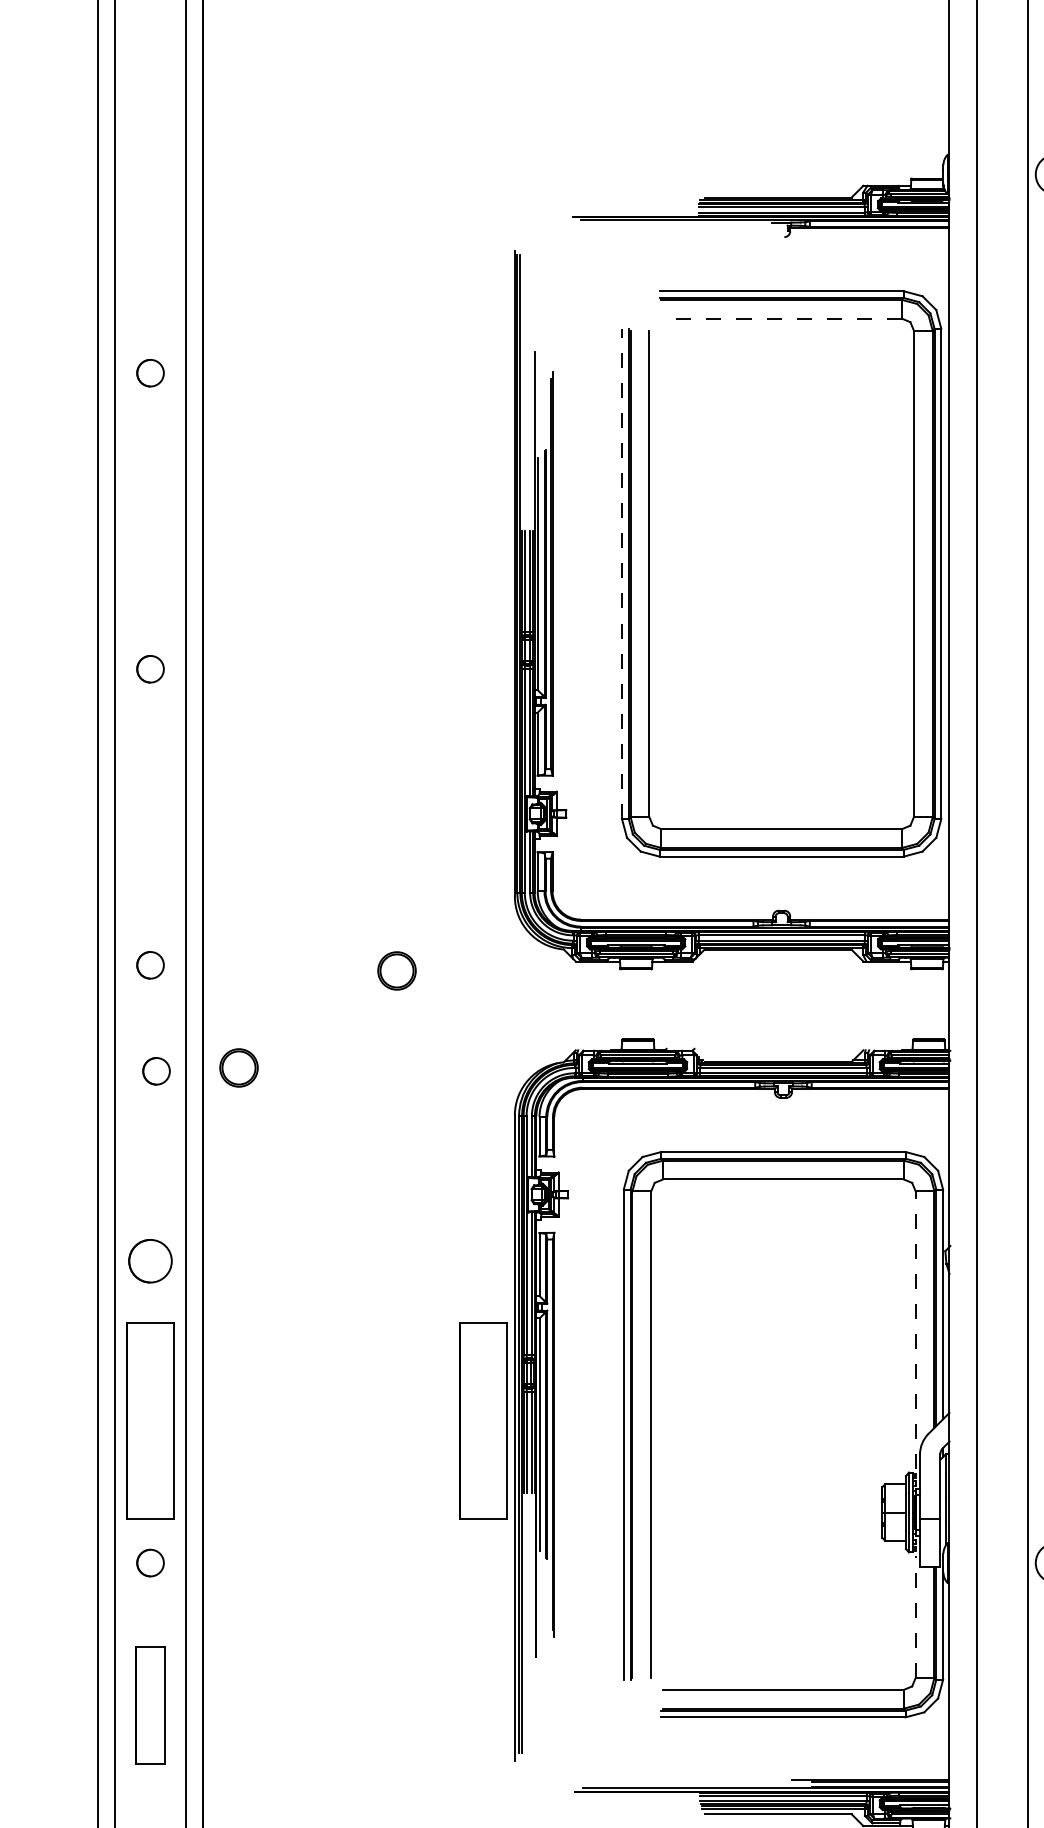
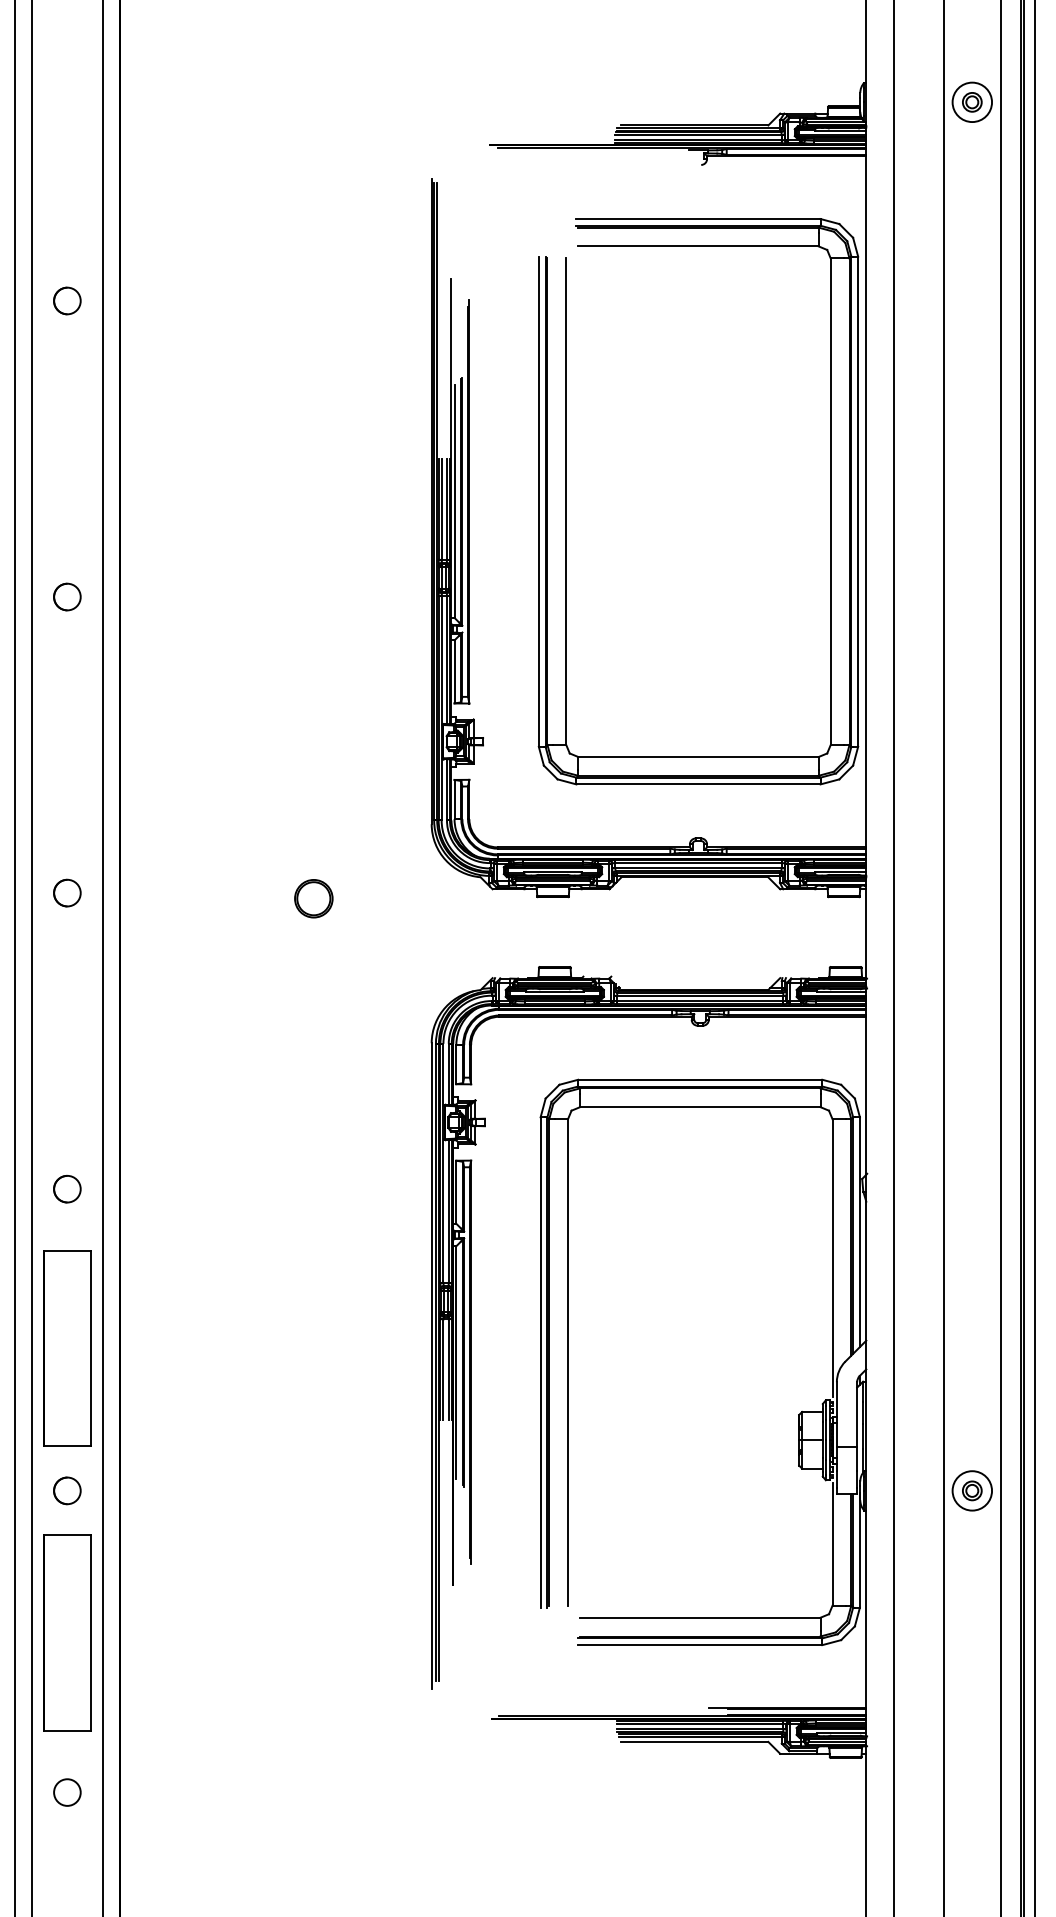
line: (781, 318) -> (698, 246), dashed -> solid
line: (621, 573) -> (538, 501), dashed -> solid
part: (238, 1067) -> (155, 995), removed
part: (156, 1070) -> (73, 998), removed
circle: (150, 1261) -> (67, 1189), size x0.62
line: (915, 1330) -> (832, 1258), dashed -> solid
part: (483, 1420) -> (400, 1348), removed
line: (915, 1616) -> (832, 1544), dashed -> solid
part: (150, 1704) -> (67, 1632), size x1.67

